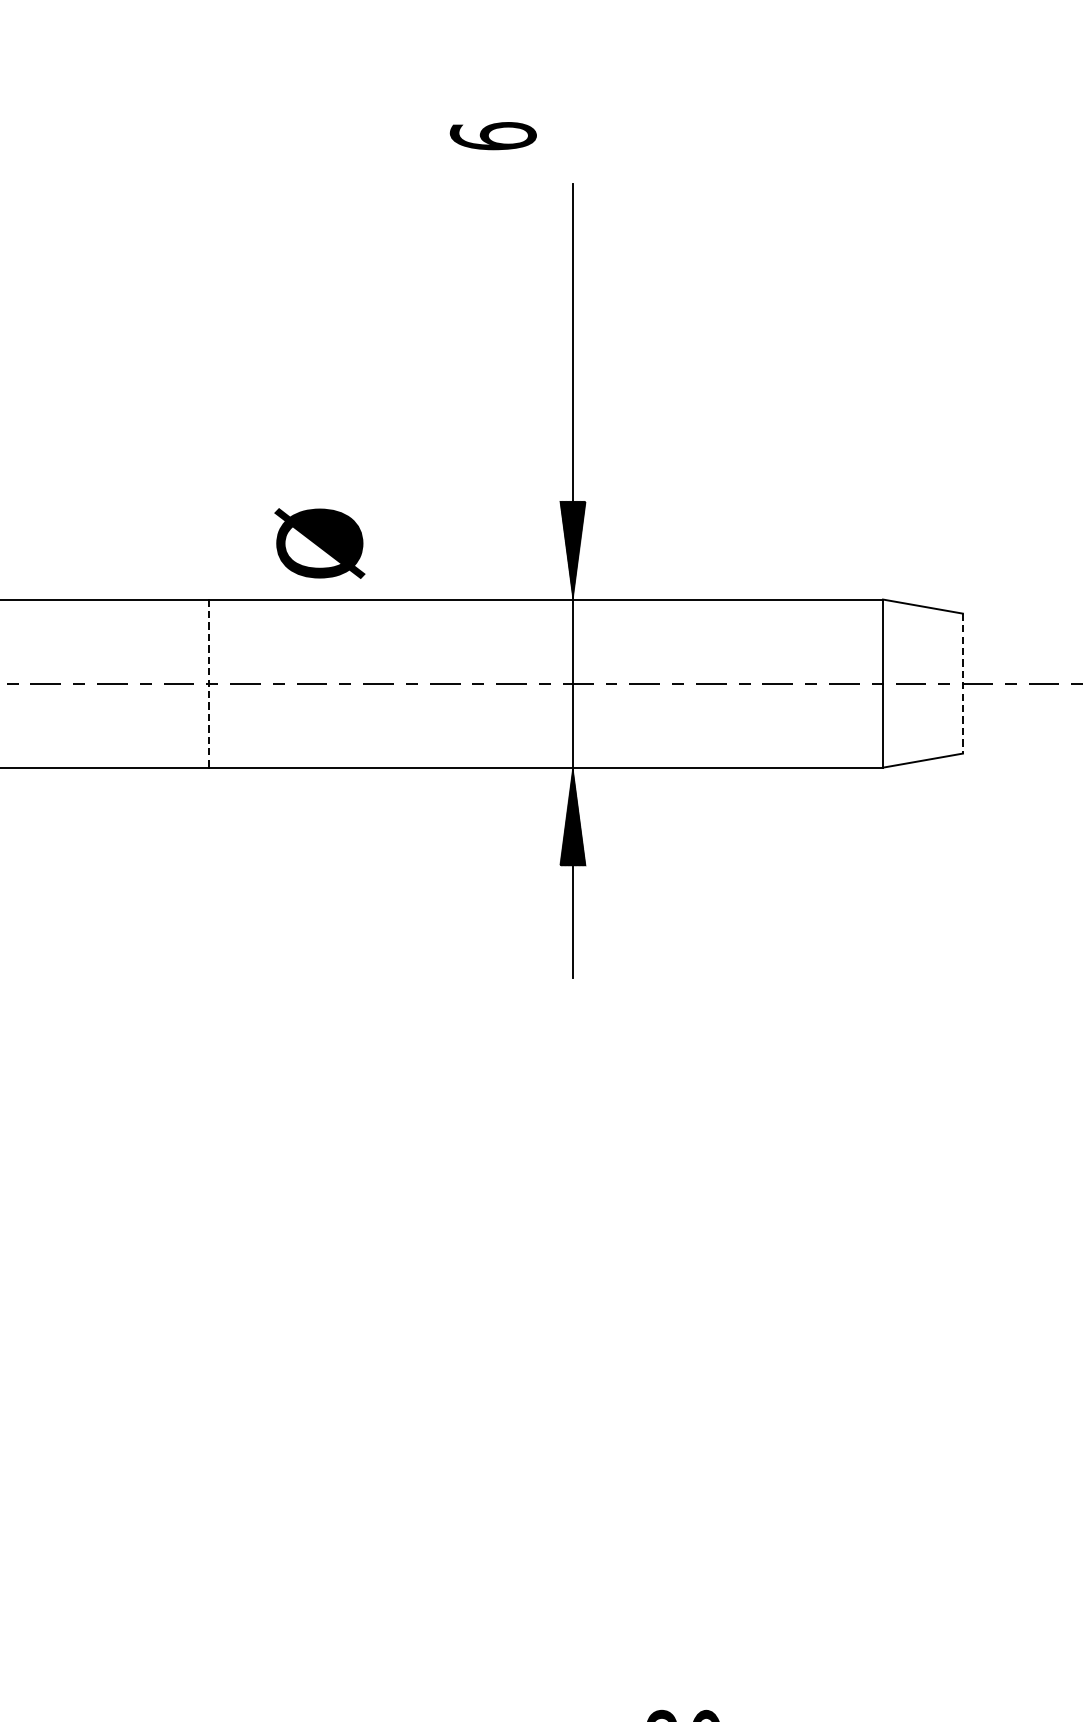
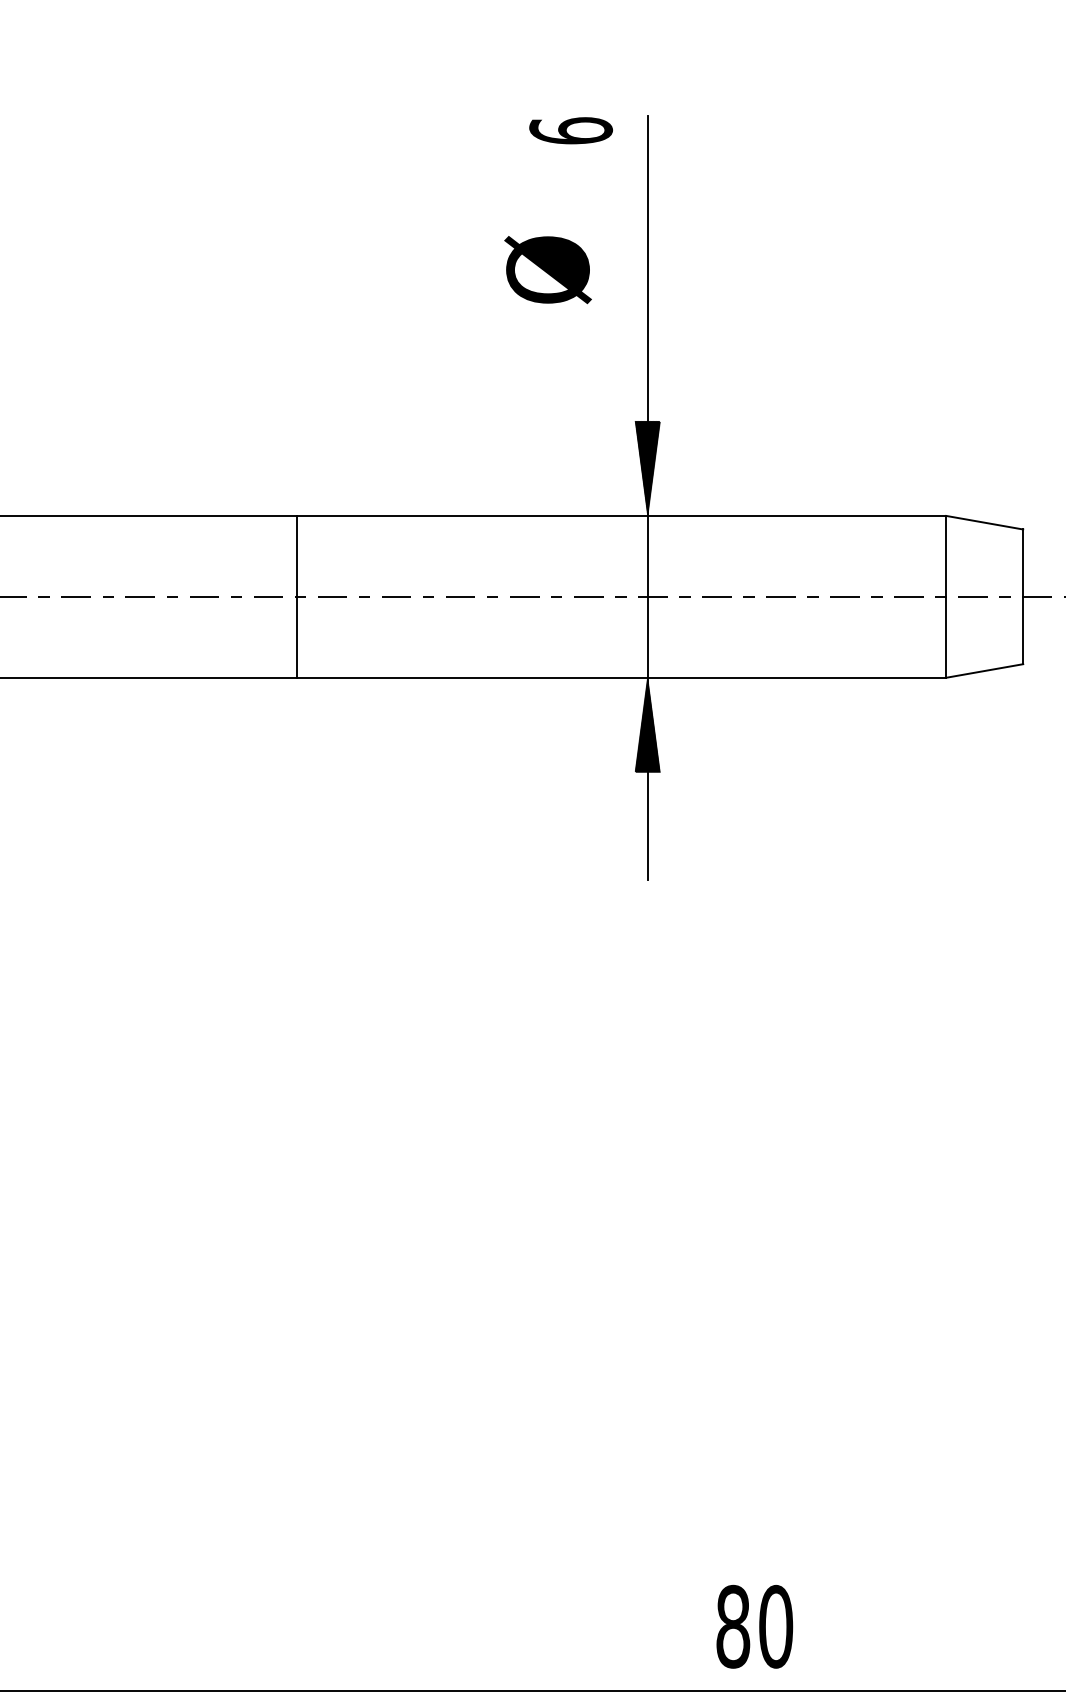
text: (492, 135) -> (570, 130), moved
text: (319, 544) -> (547, 270), moved
line: (209, 683) -> (297, 596), dashed -> solid
line: (963, 684) -> (1023, 597), dashed -> solid

